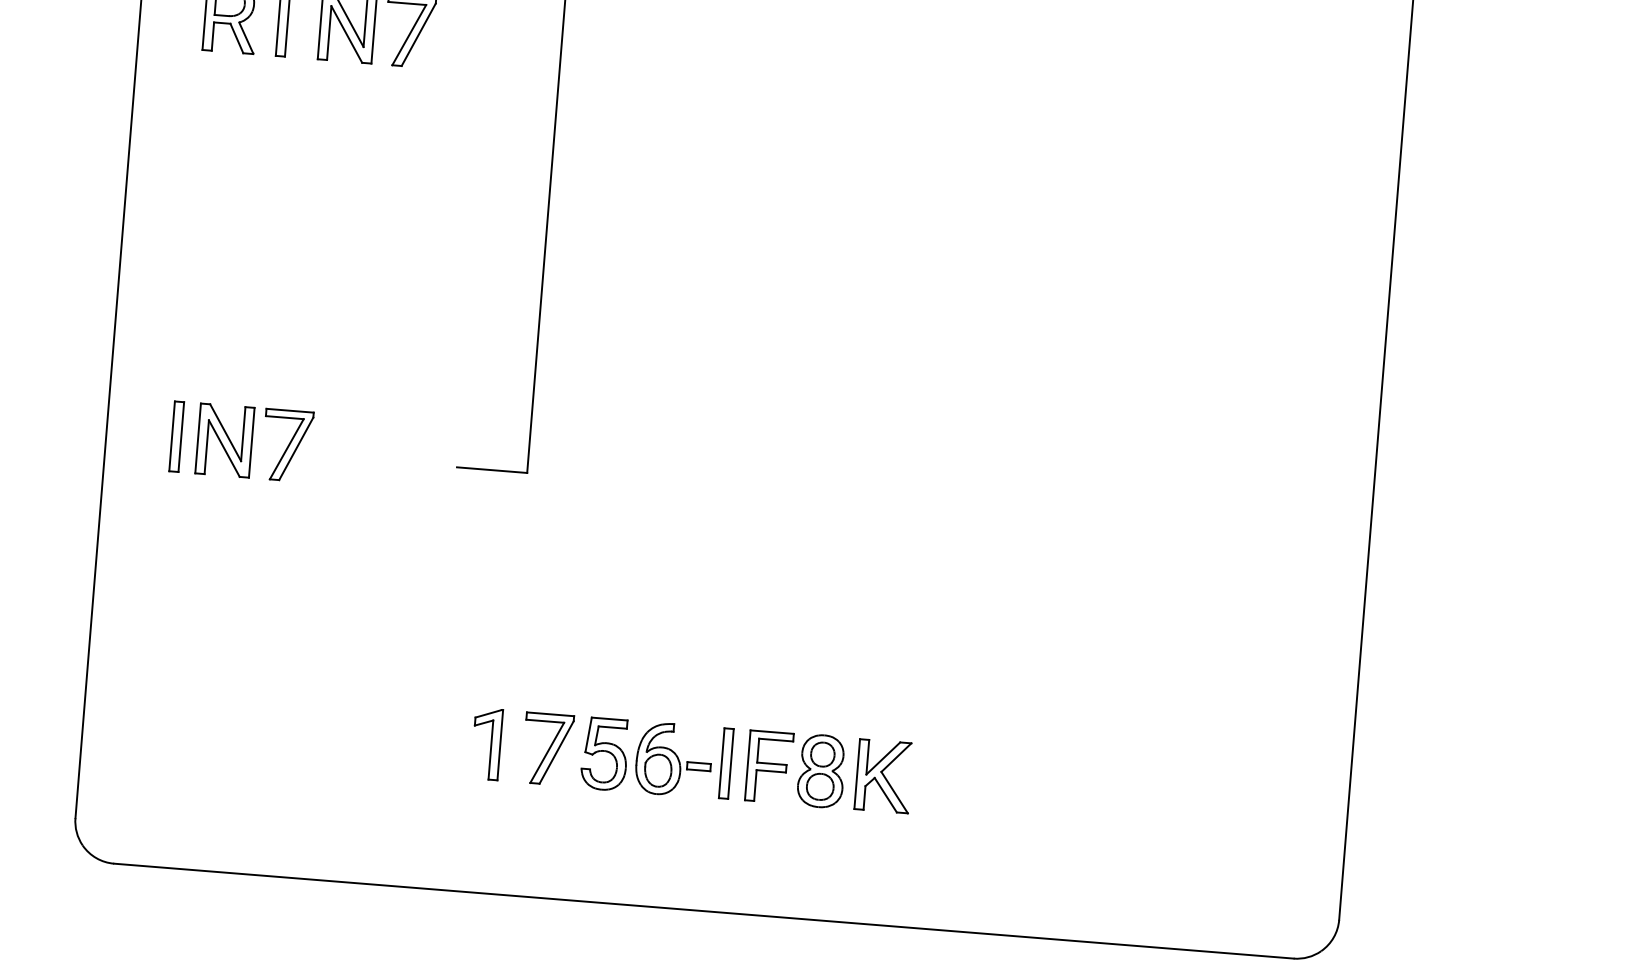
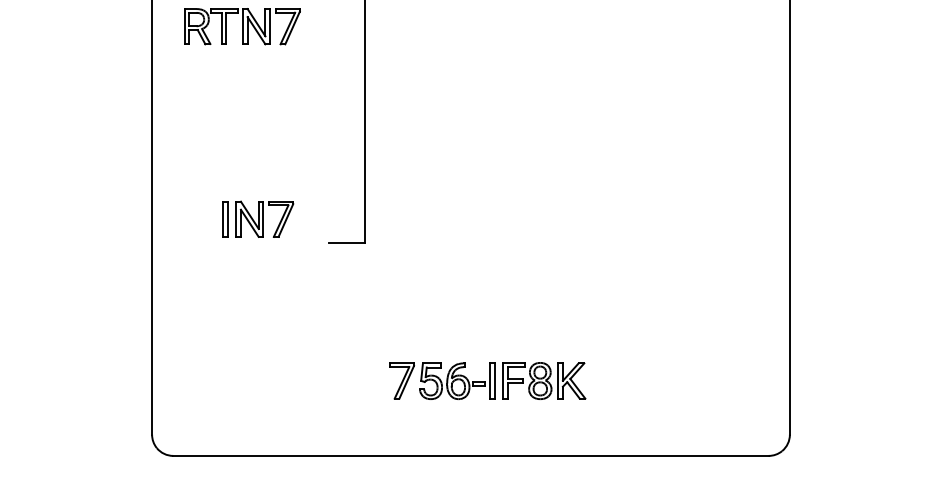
part: (242, 440) -> (258, 218), moved
part: (485, 743) -> (354, 380), removed
part: (716, 761) -> (487, 380), moved

